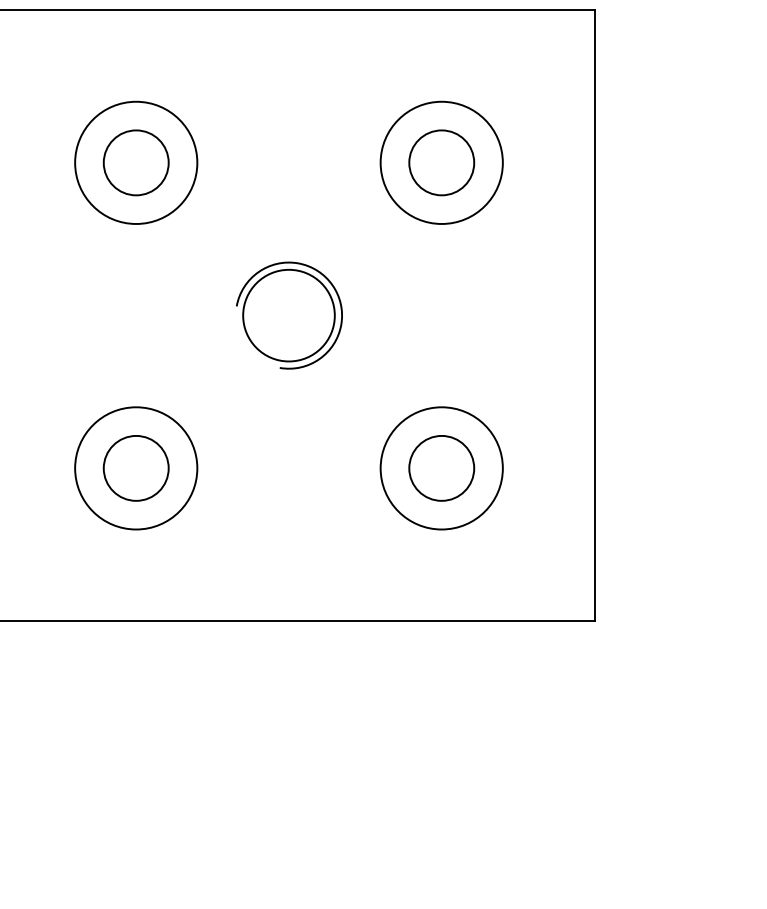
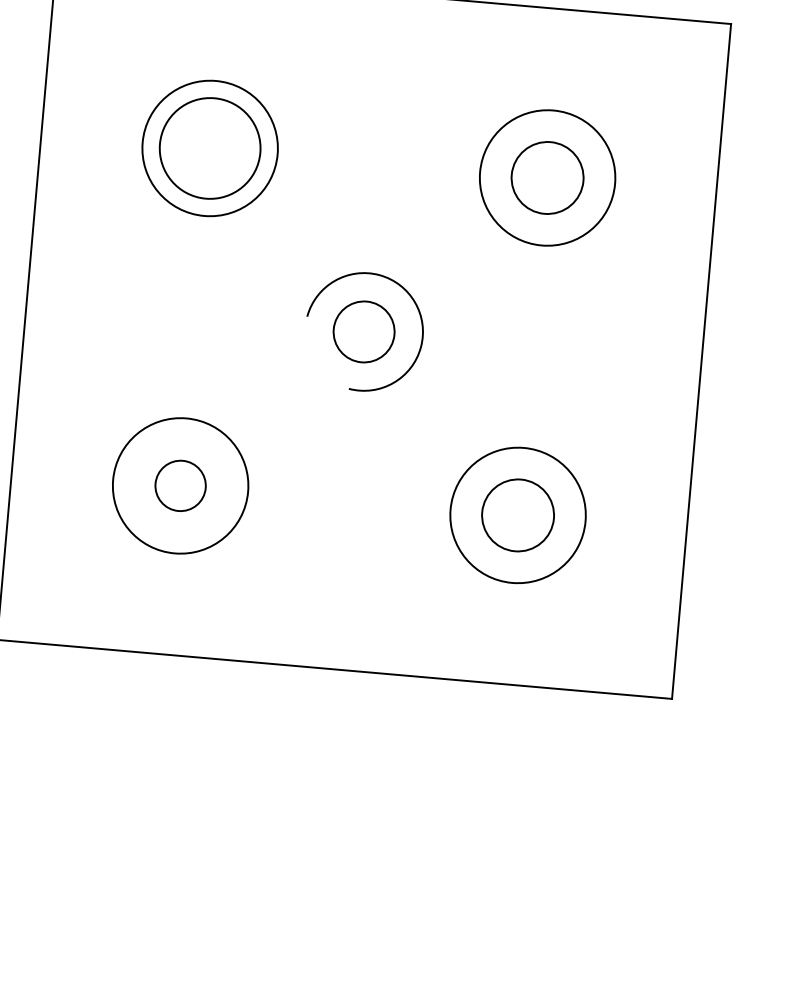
circle: (135, 162) -> (209, 147), size x1.4
circle: (288, 315) -> (363, 331), size x0.6
circle: (135, 467) -> (179, 484), size x0.7

